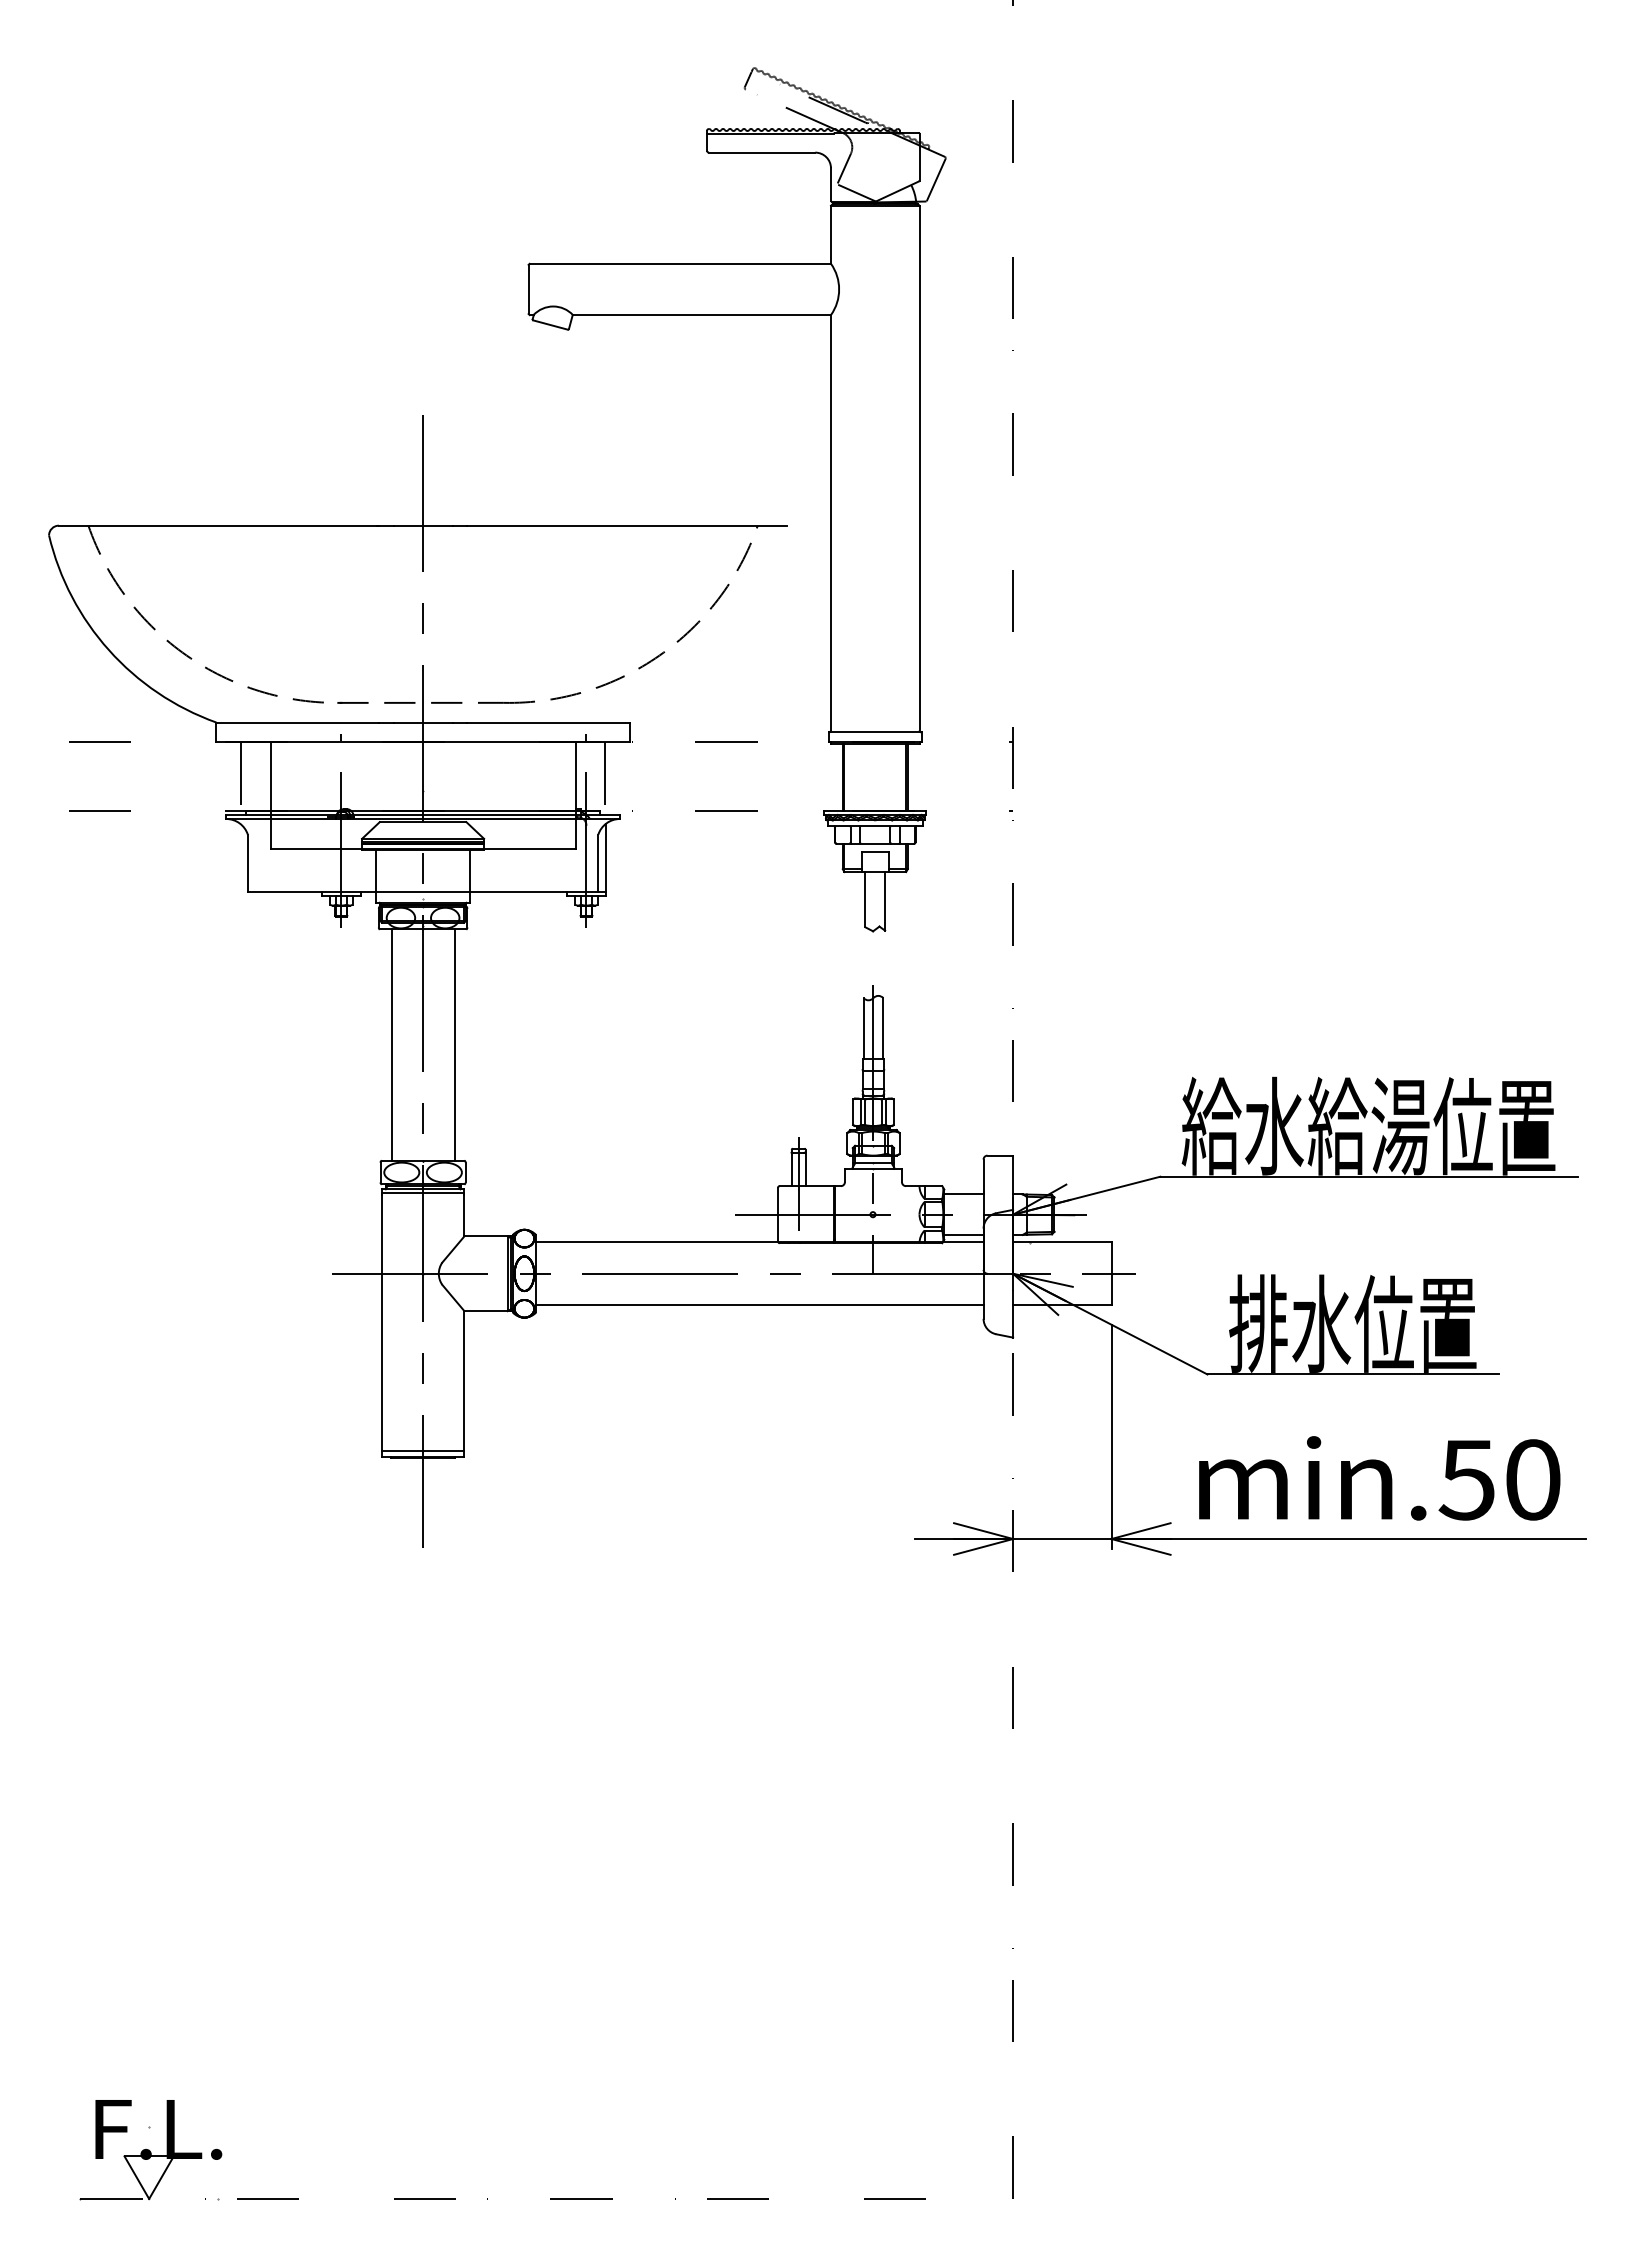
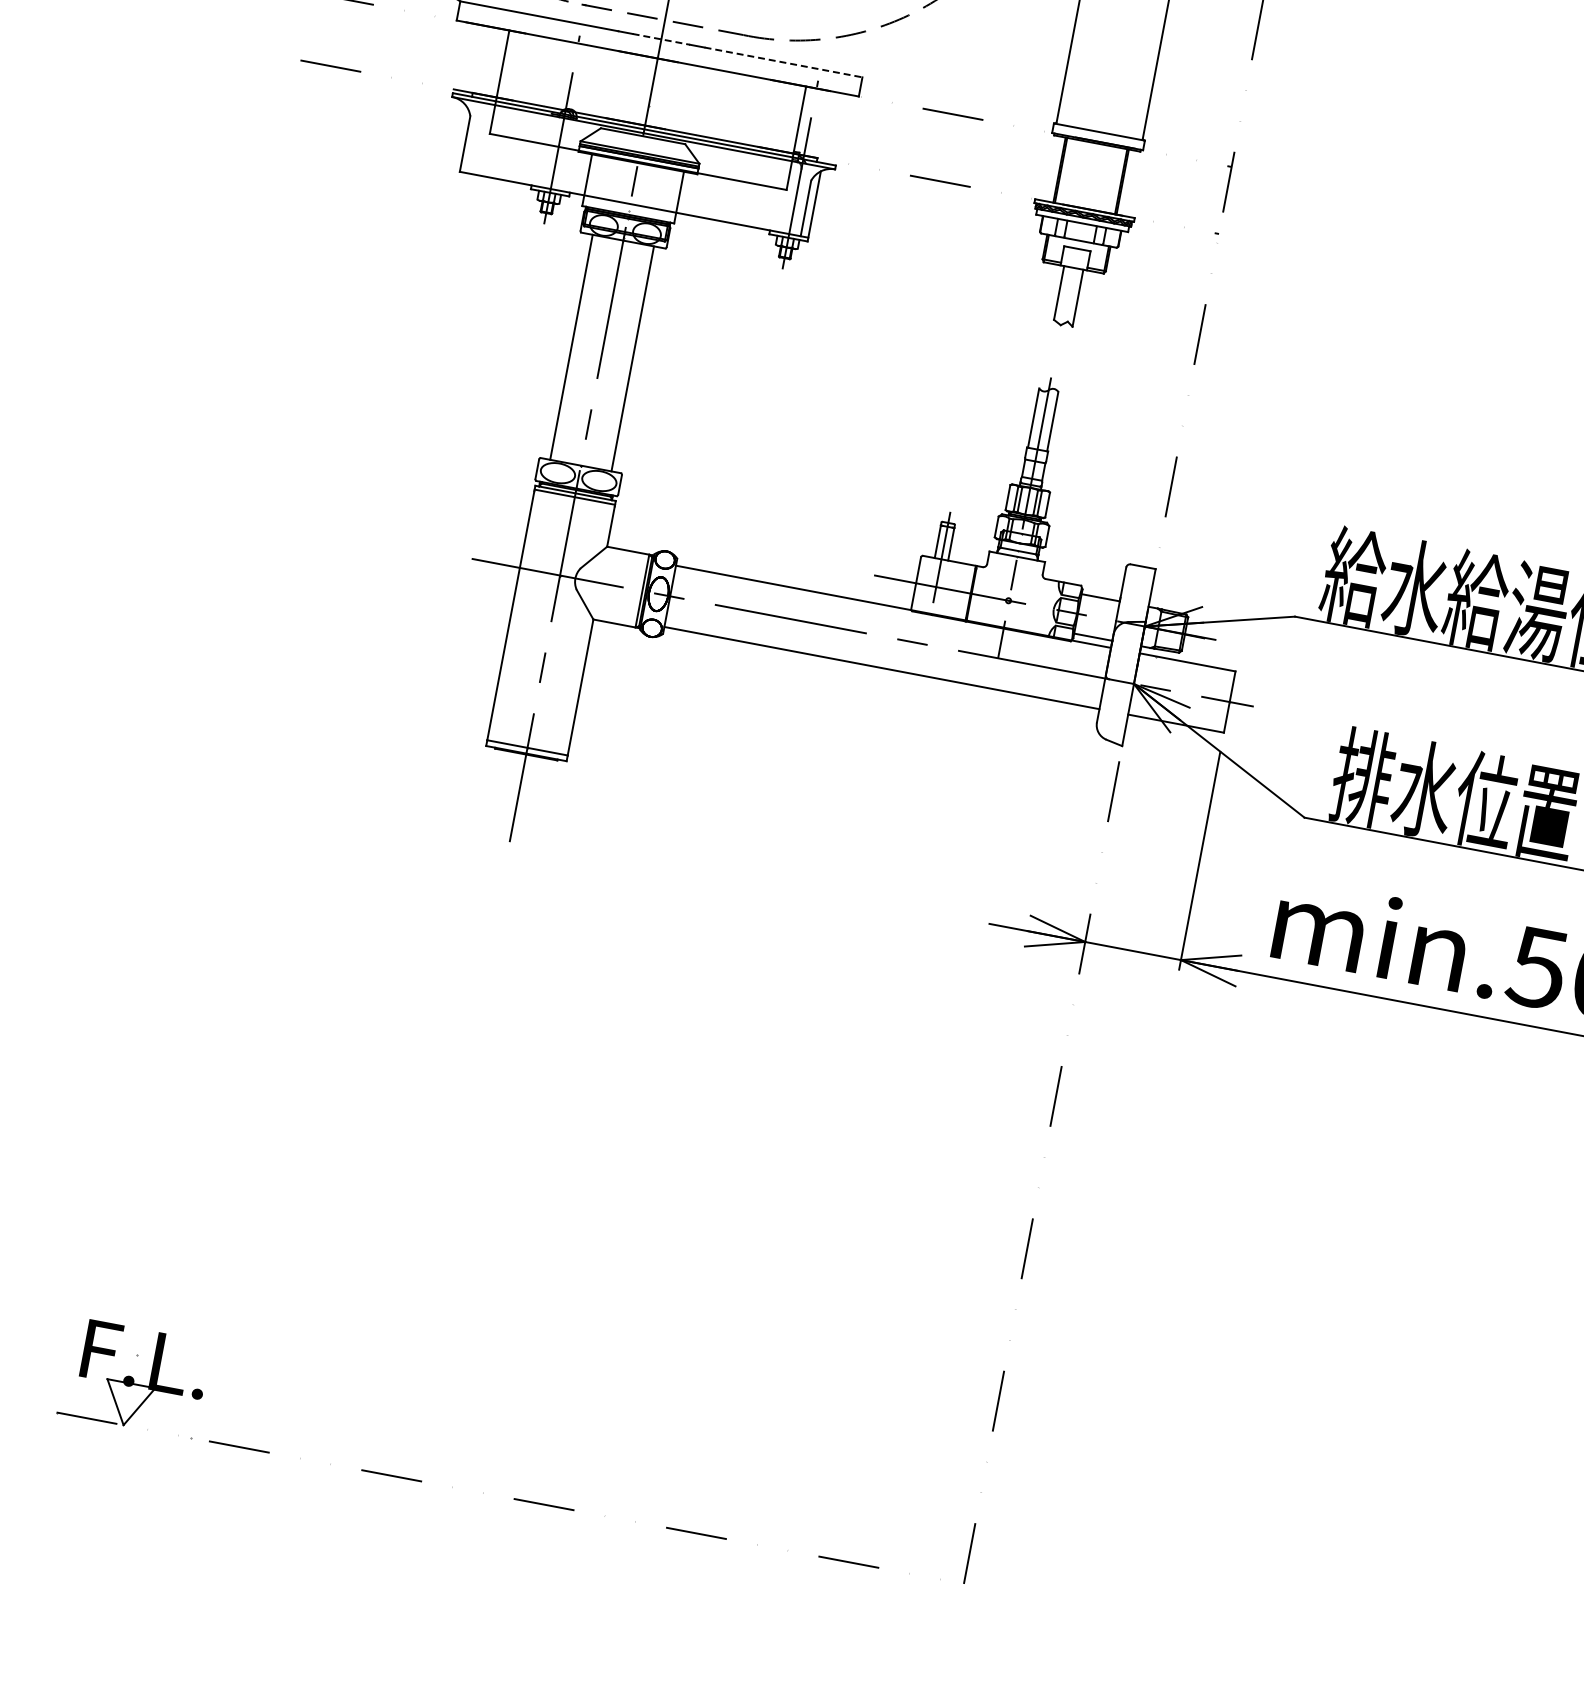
line: (423, 722) -> (661, 39), solid -> dashed
line: (549, 722) -> (784, 62), solid -> dashed
line: (241, 776) -> (474, 58), removed
line: (605, 776) -> (828, 125), removed

